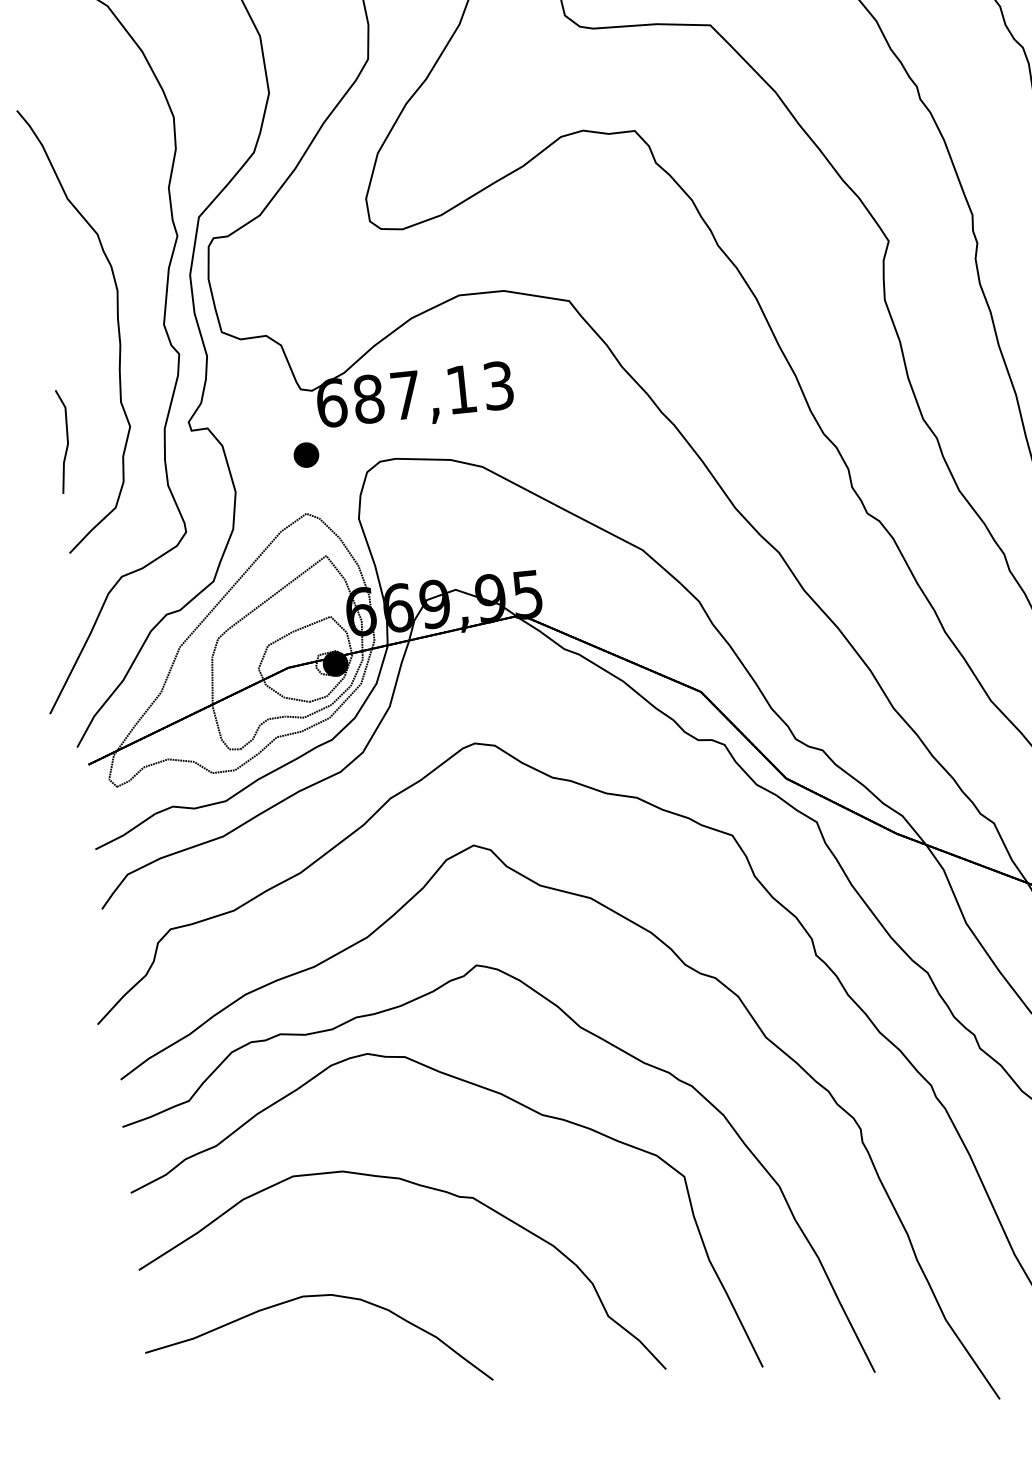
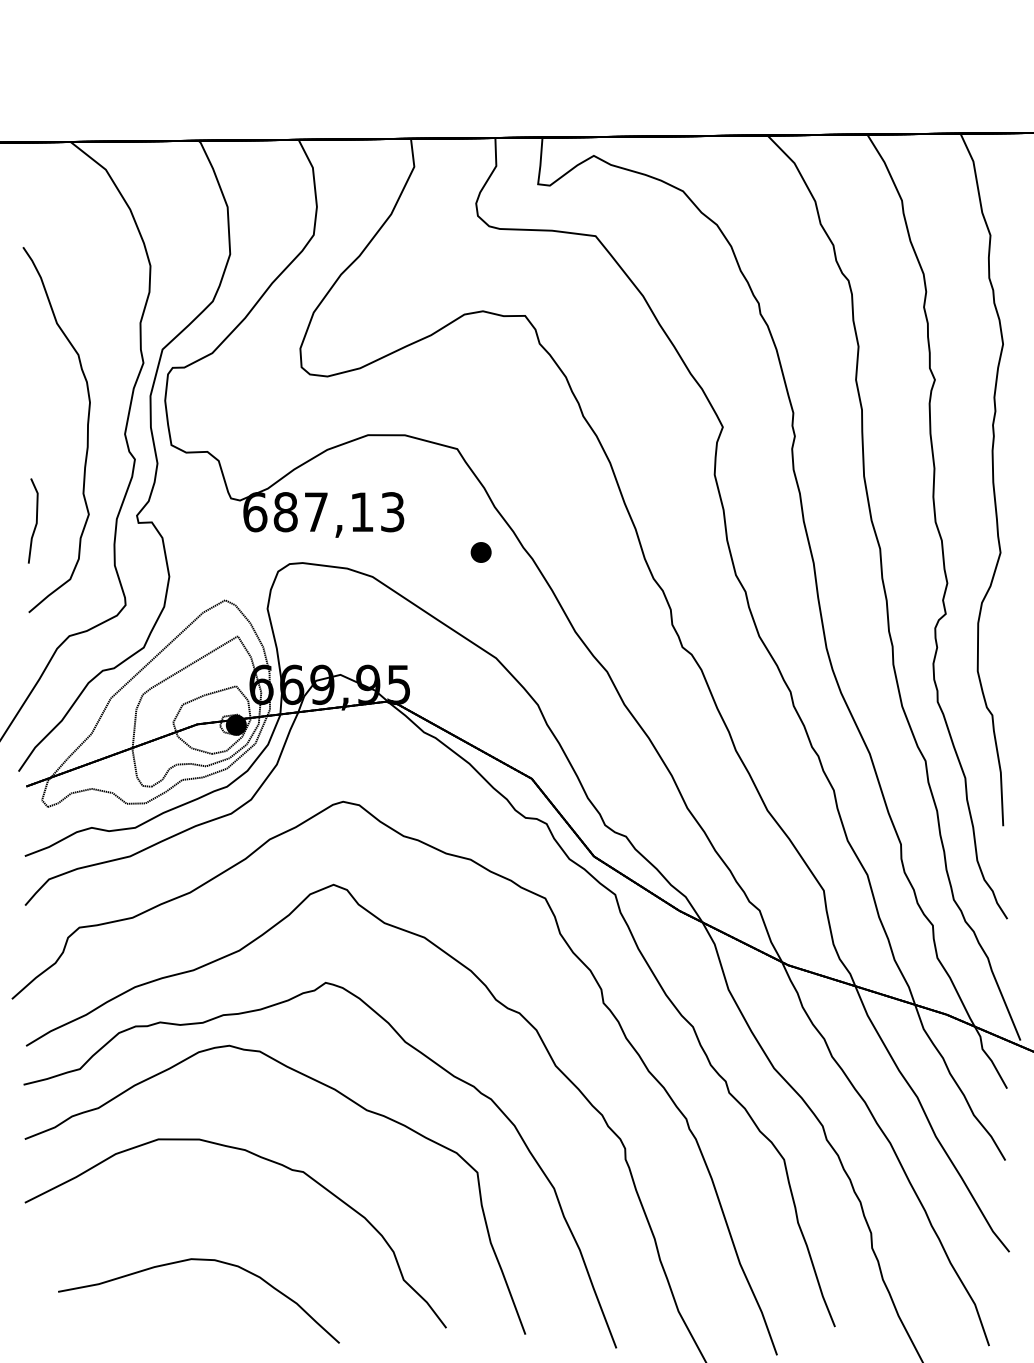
part: (305, 455) -> (480, 552), moved
part: (311, 1297) -> (198, 1260), moved

